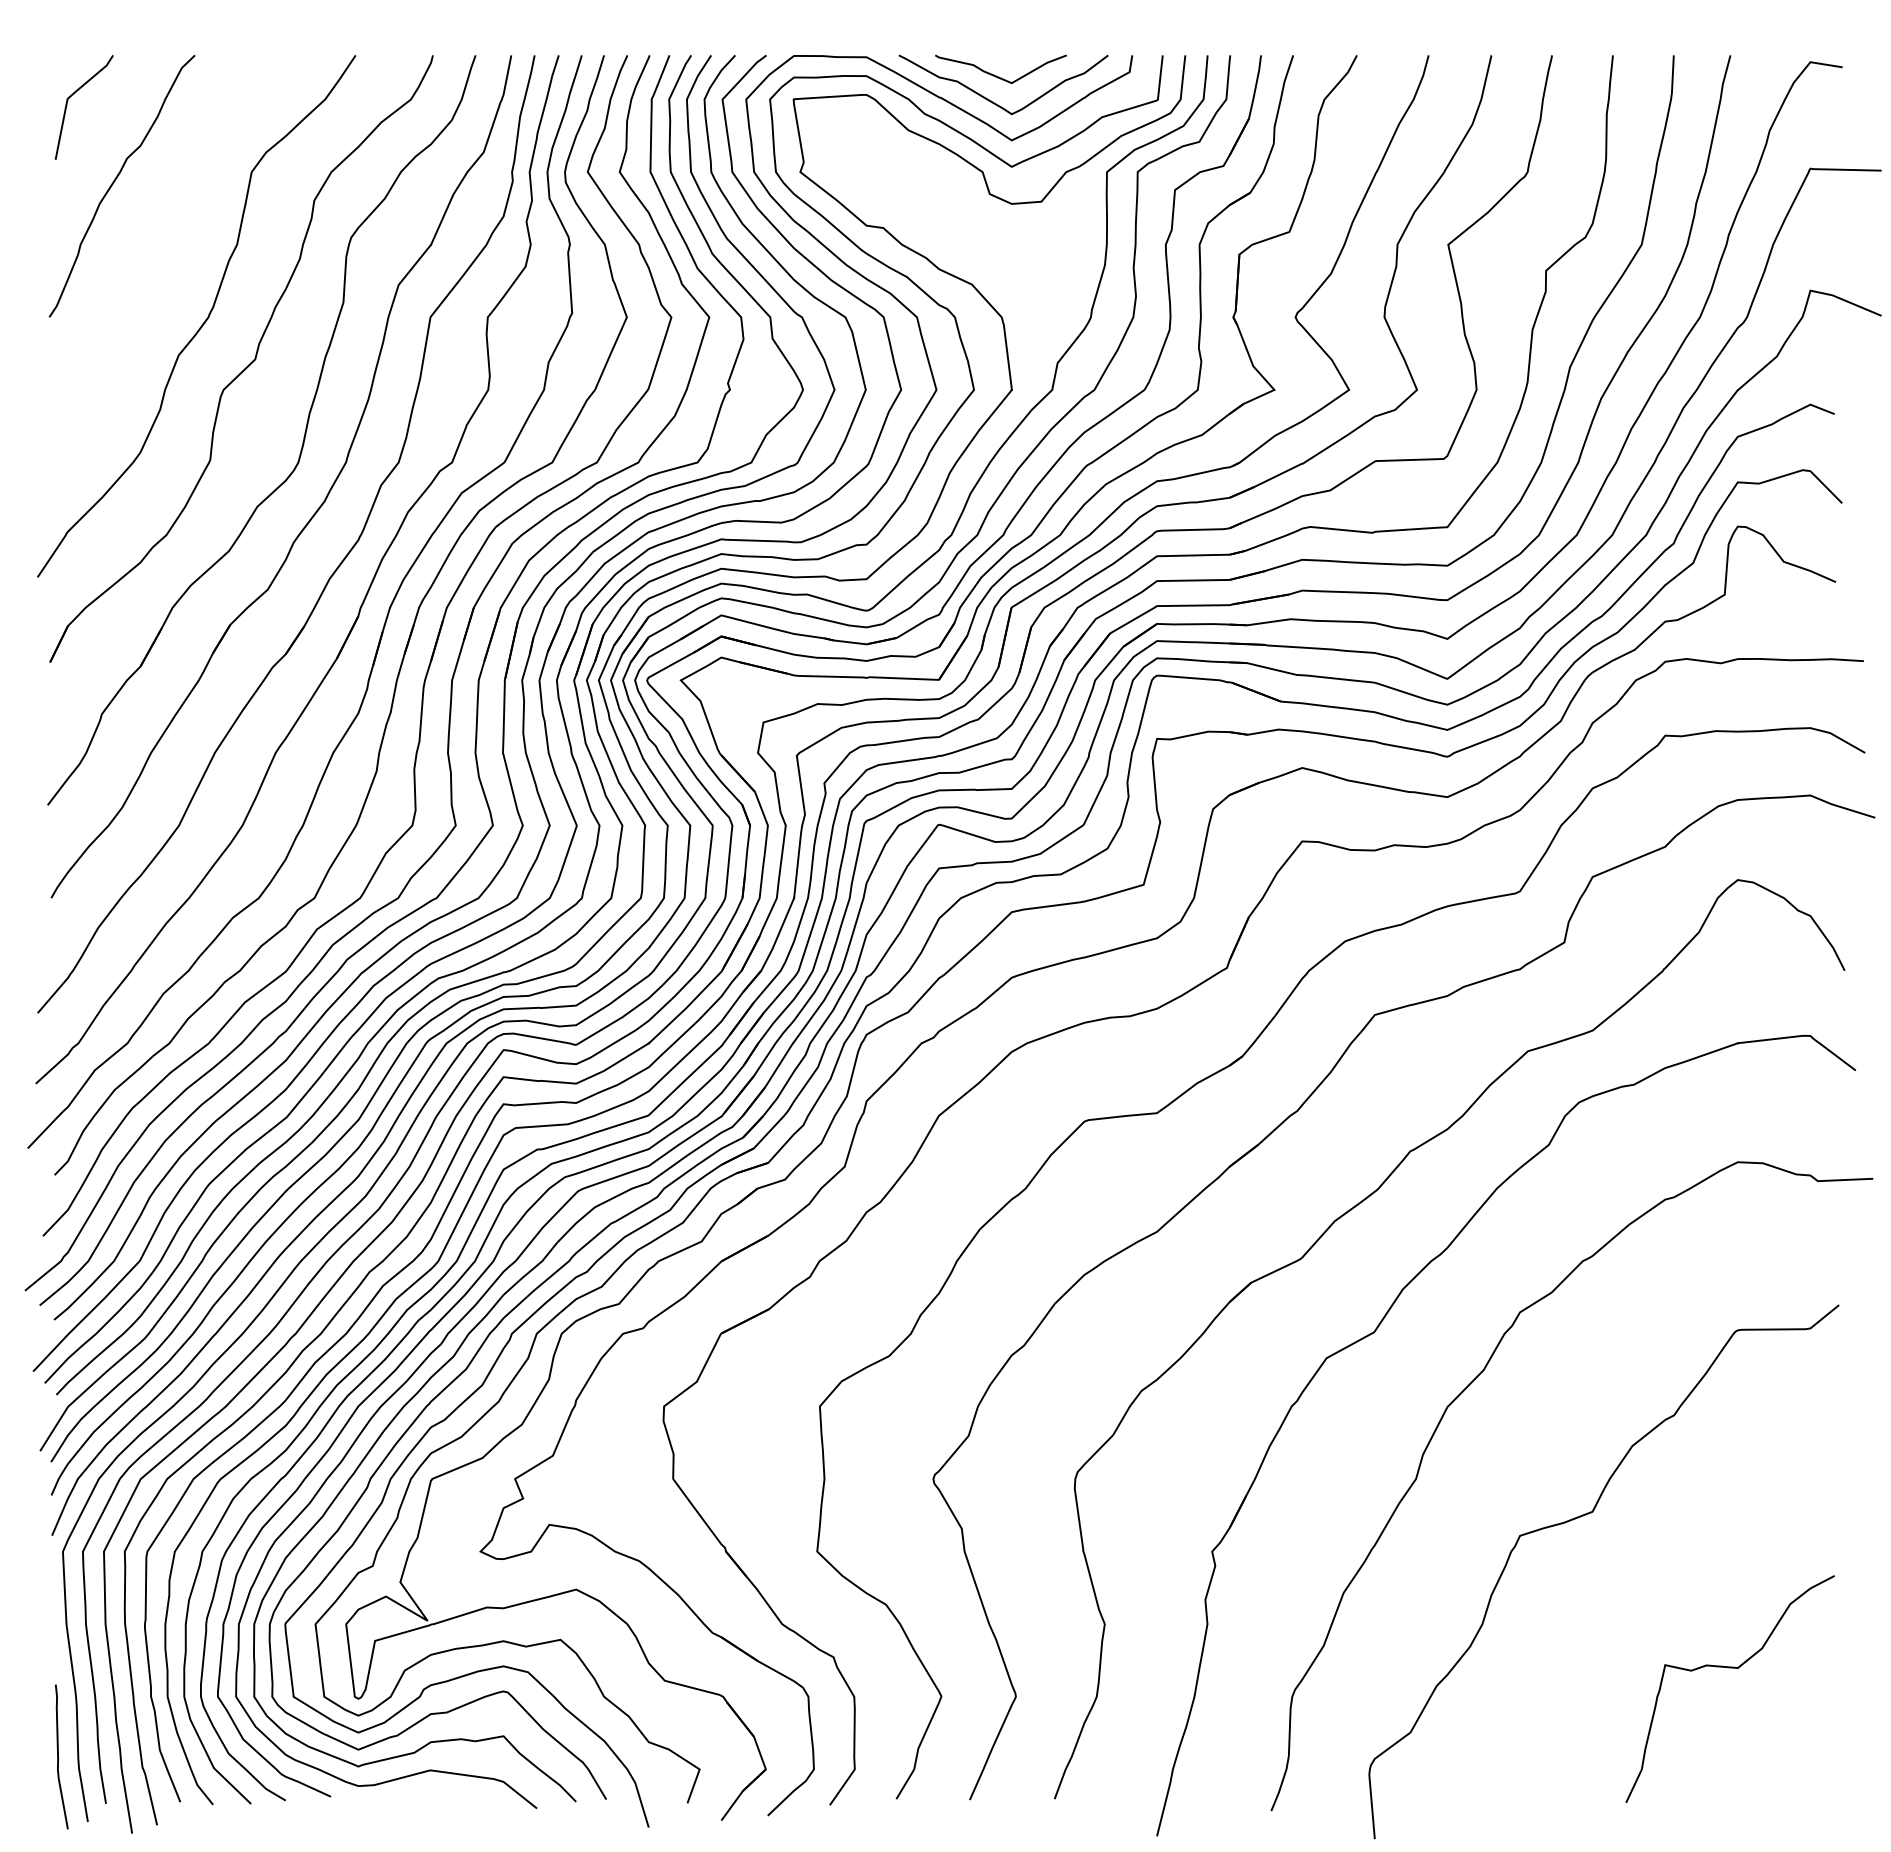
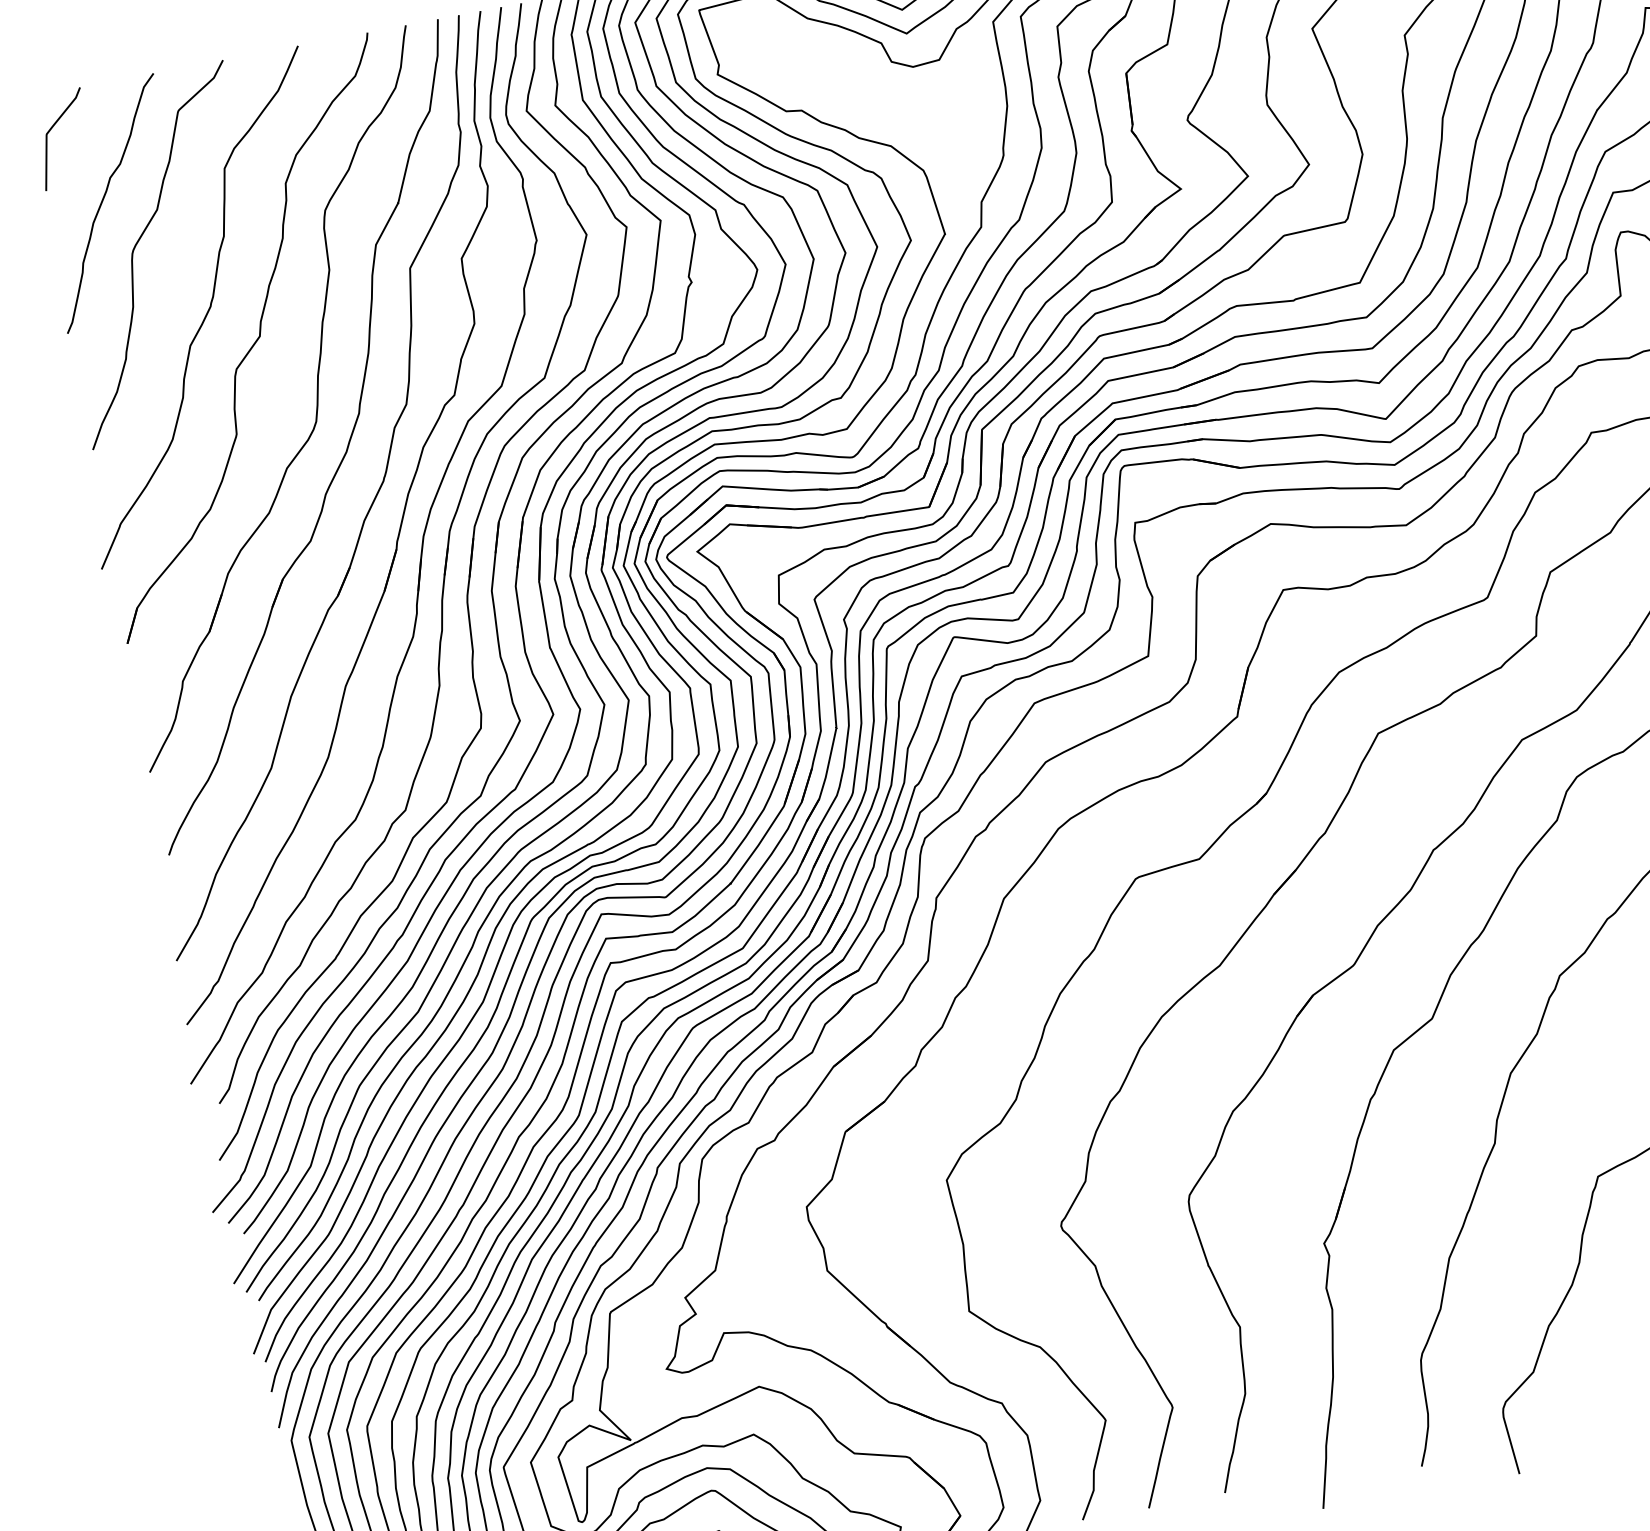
curve: (144, 233) -> (138, 242), added

